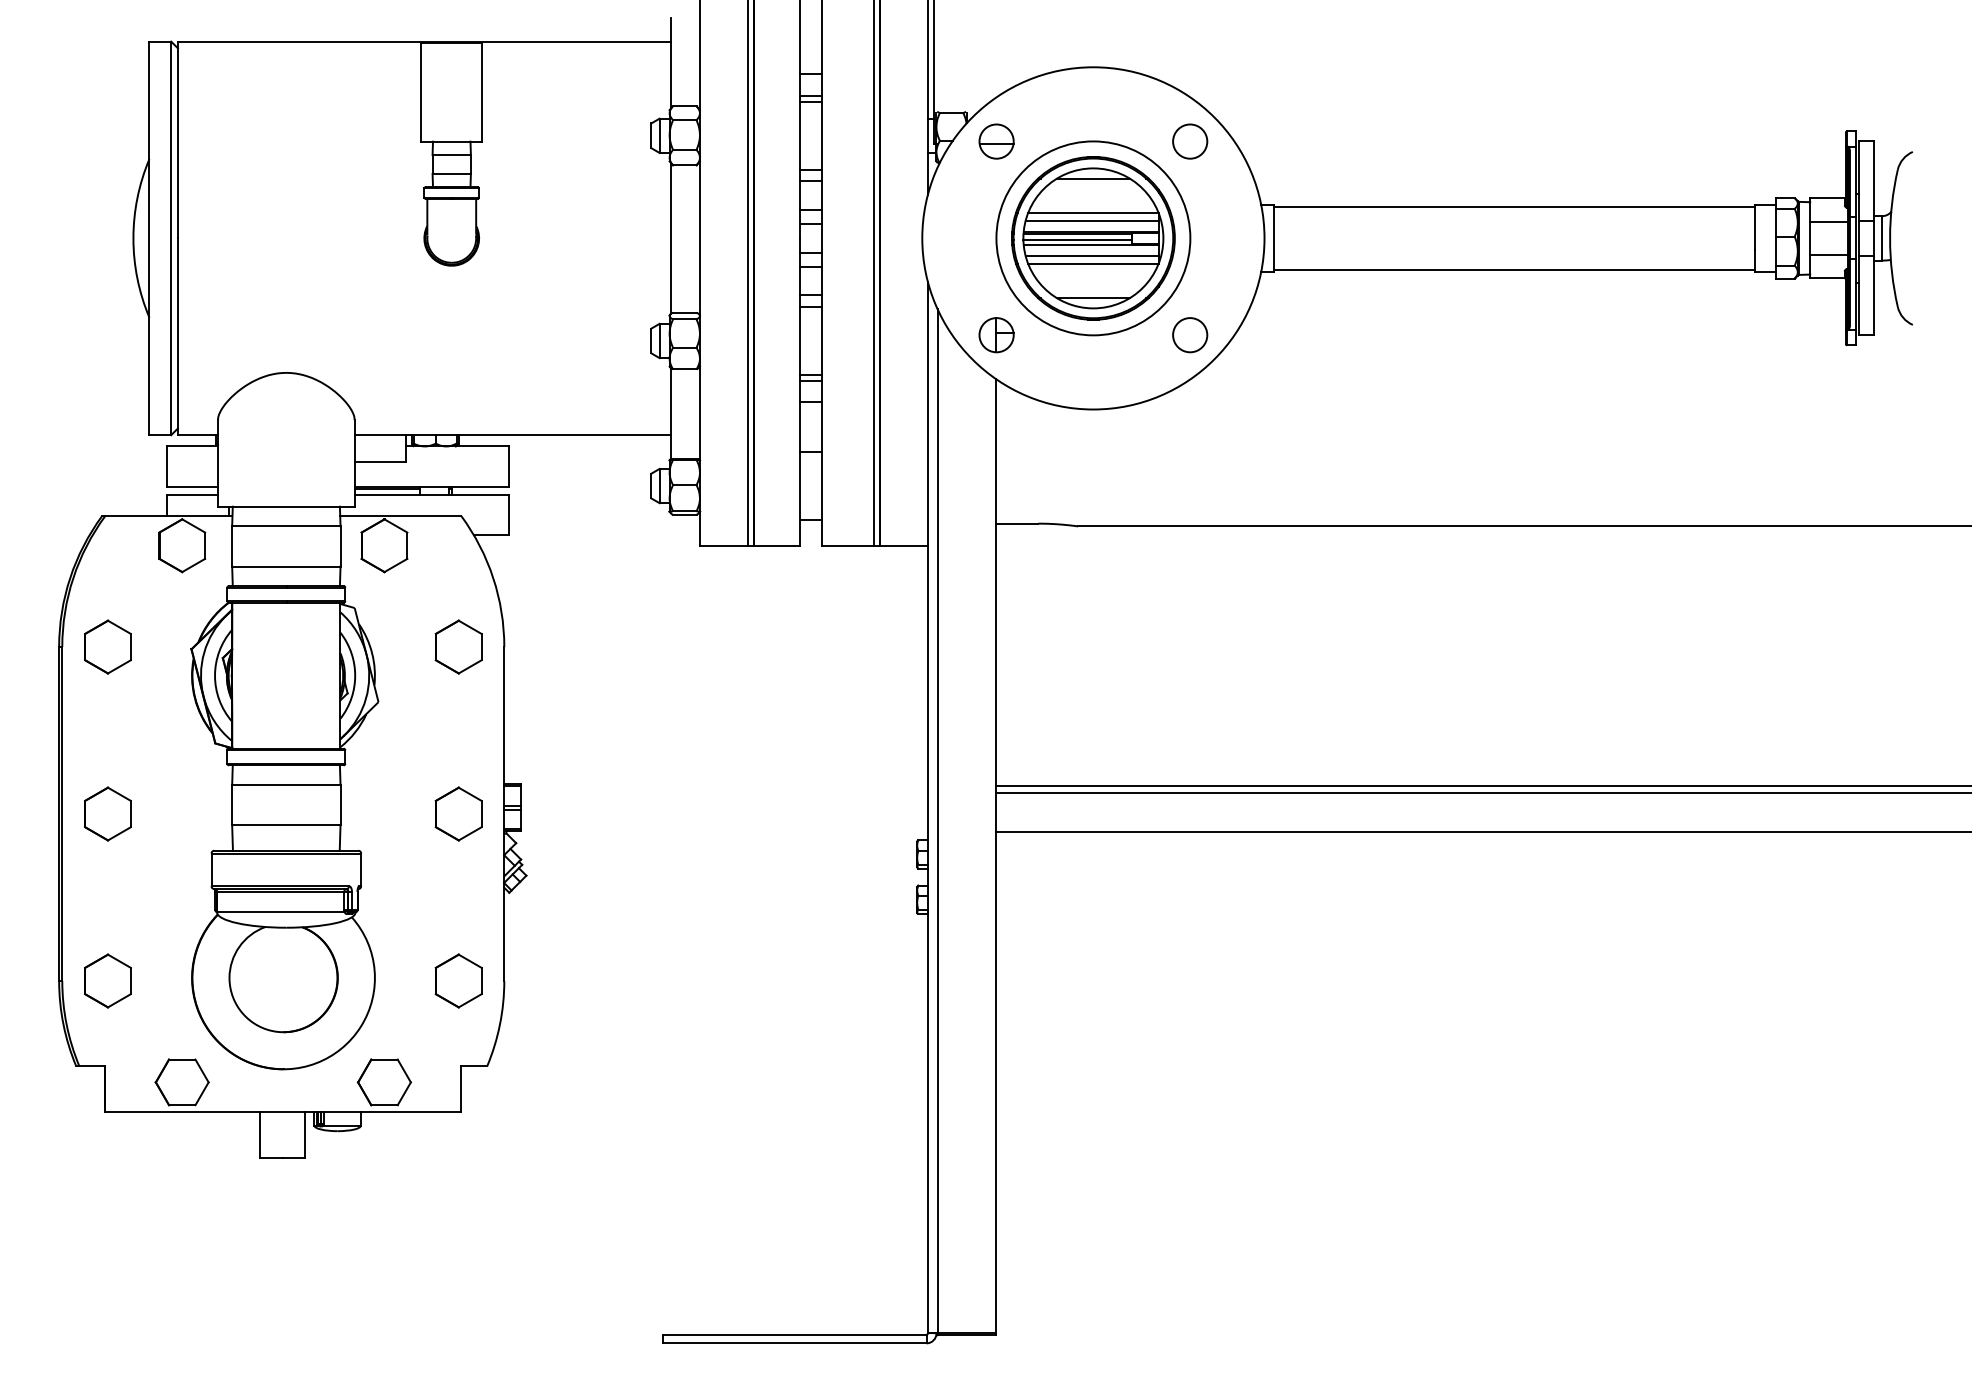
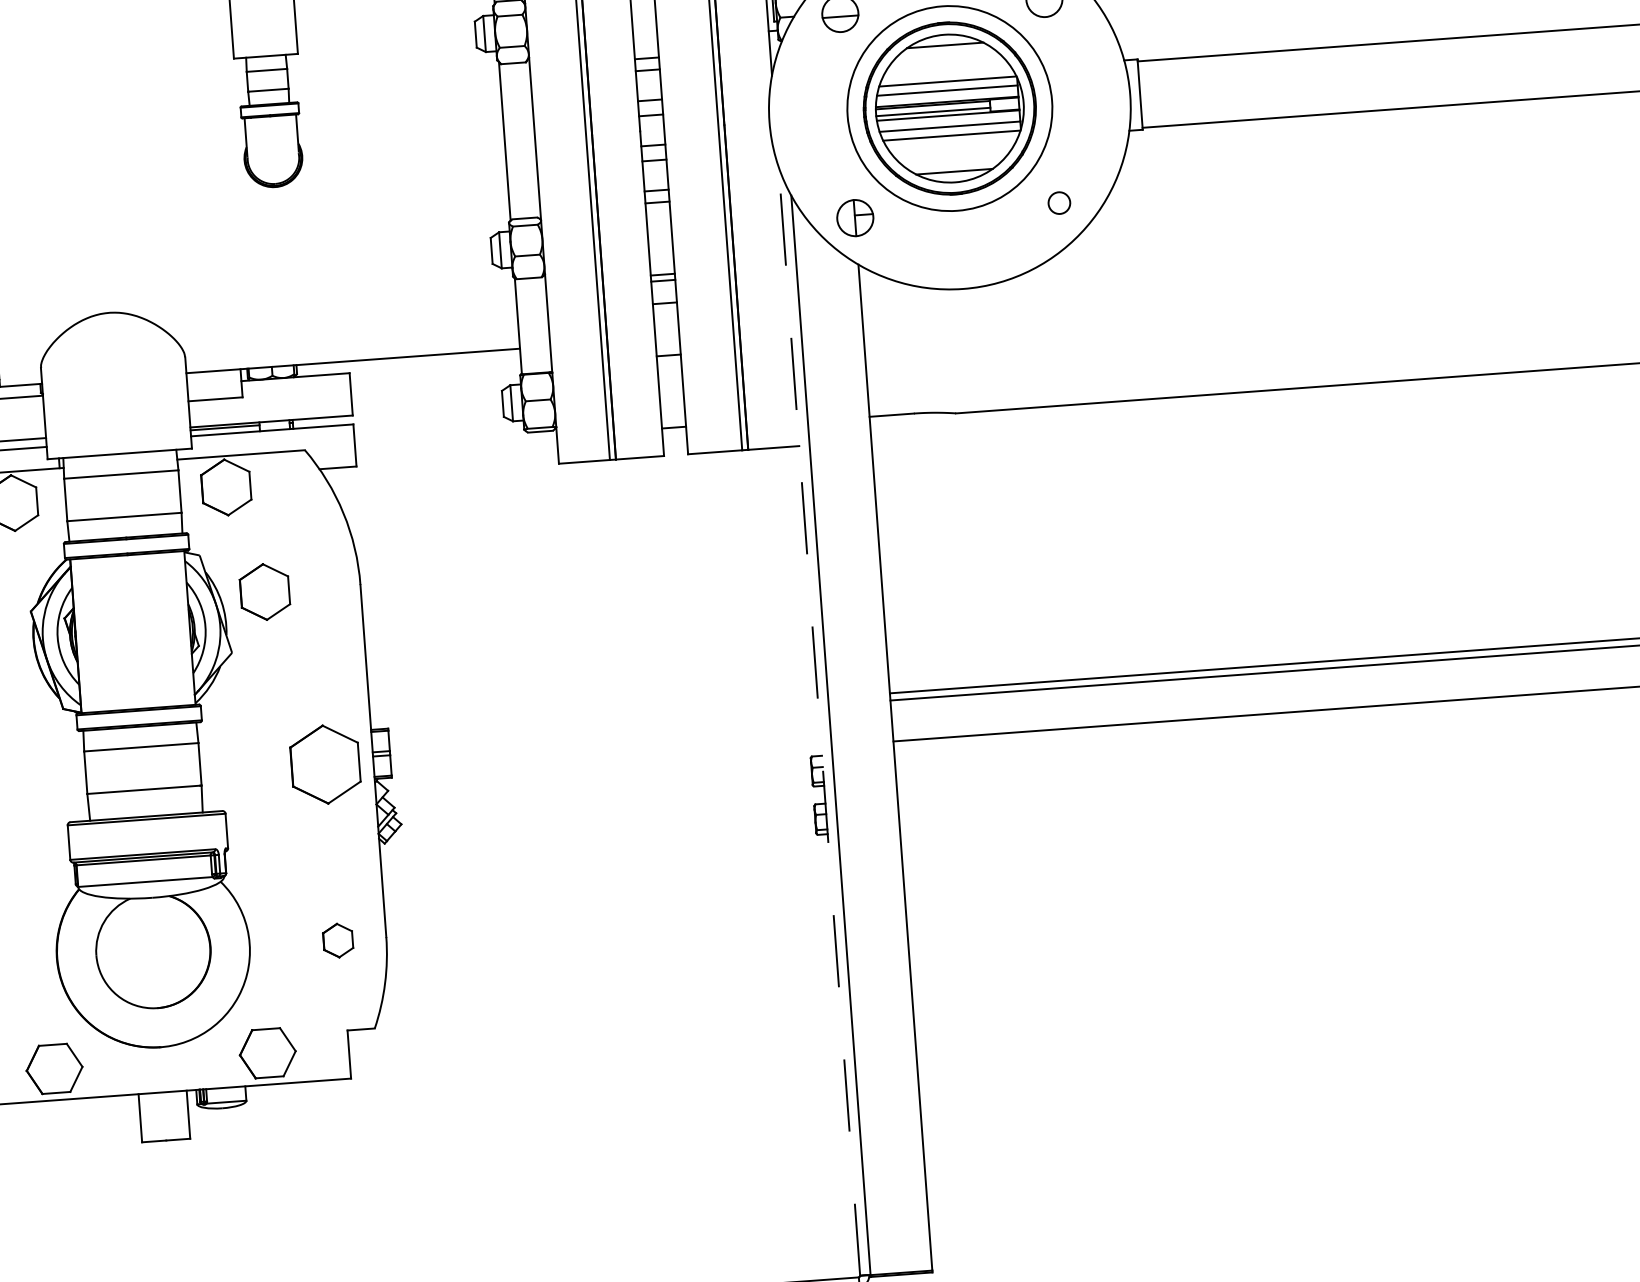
circle: (1190, 335) -> (1059, 203), size x0.6
part: (458, 646) -> (264, 591), moved
line: (927, 807) -> (819, 721), solid -> dashed
part: (458, 813) -> (325, 764), size x1.4
part: (458, 980) -> (337, 940), size x0.6

